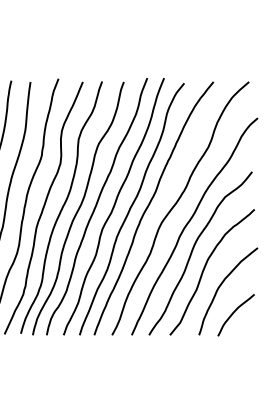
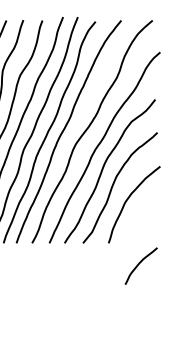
curve: (234, 313) -> (139, 264), moved

